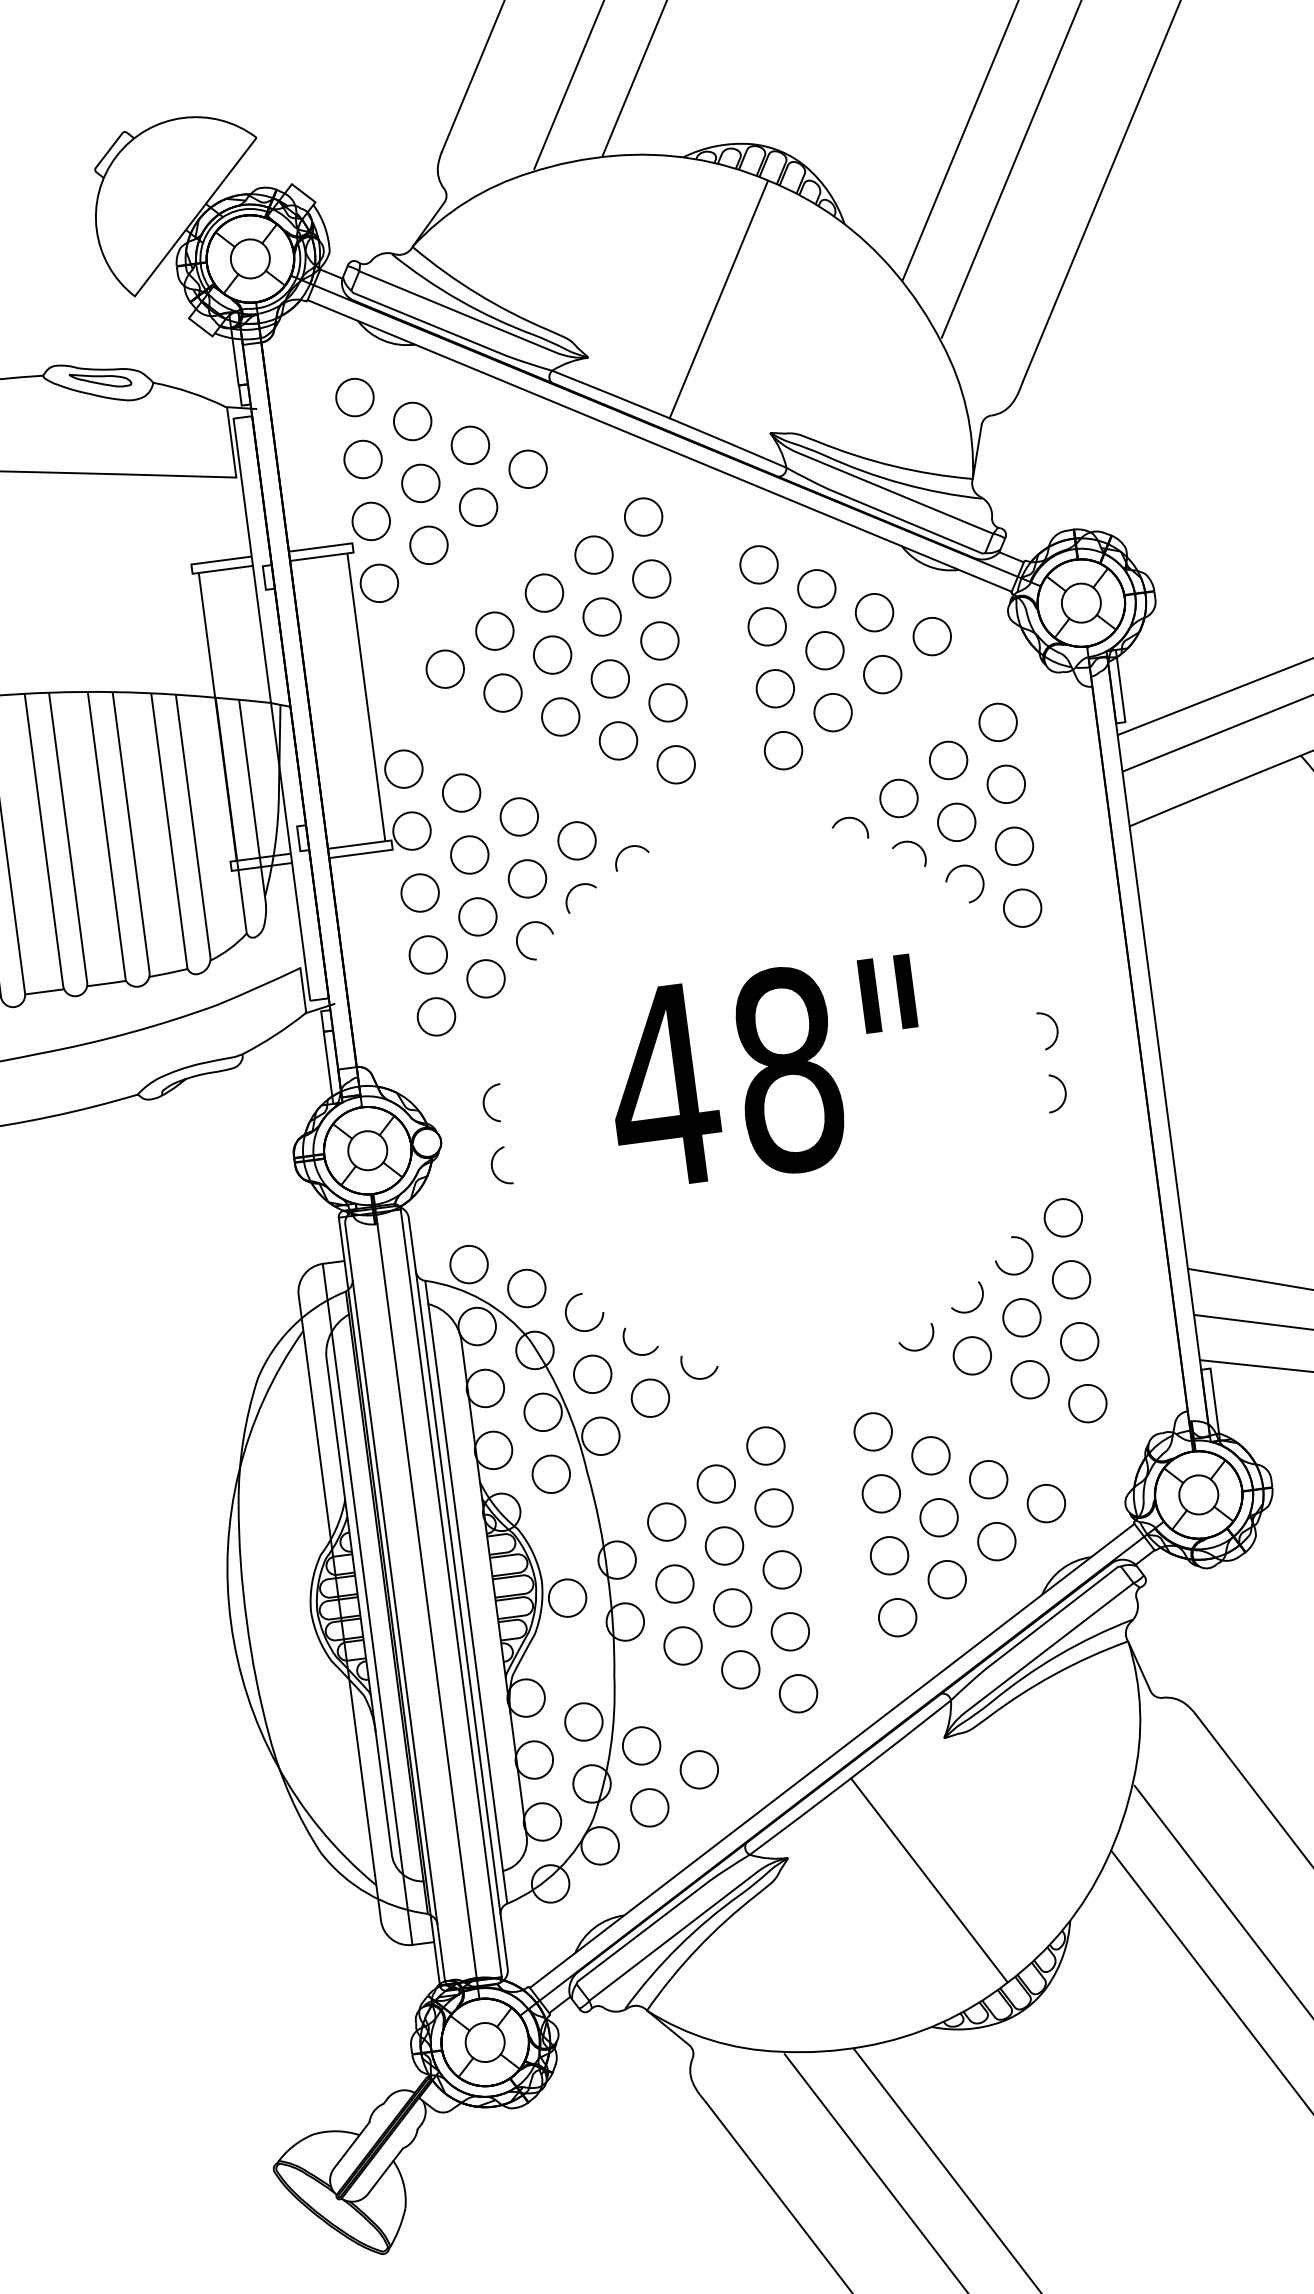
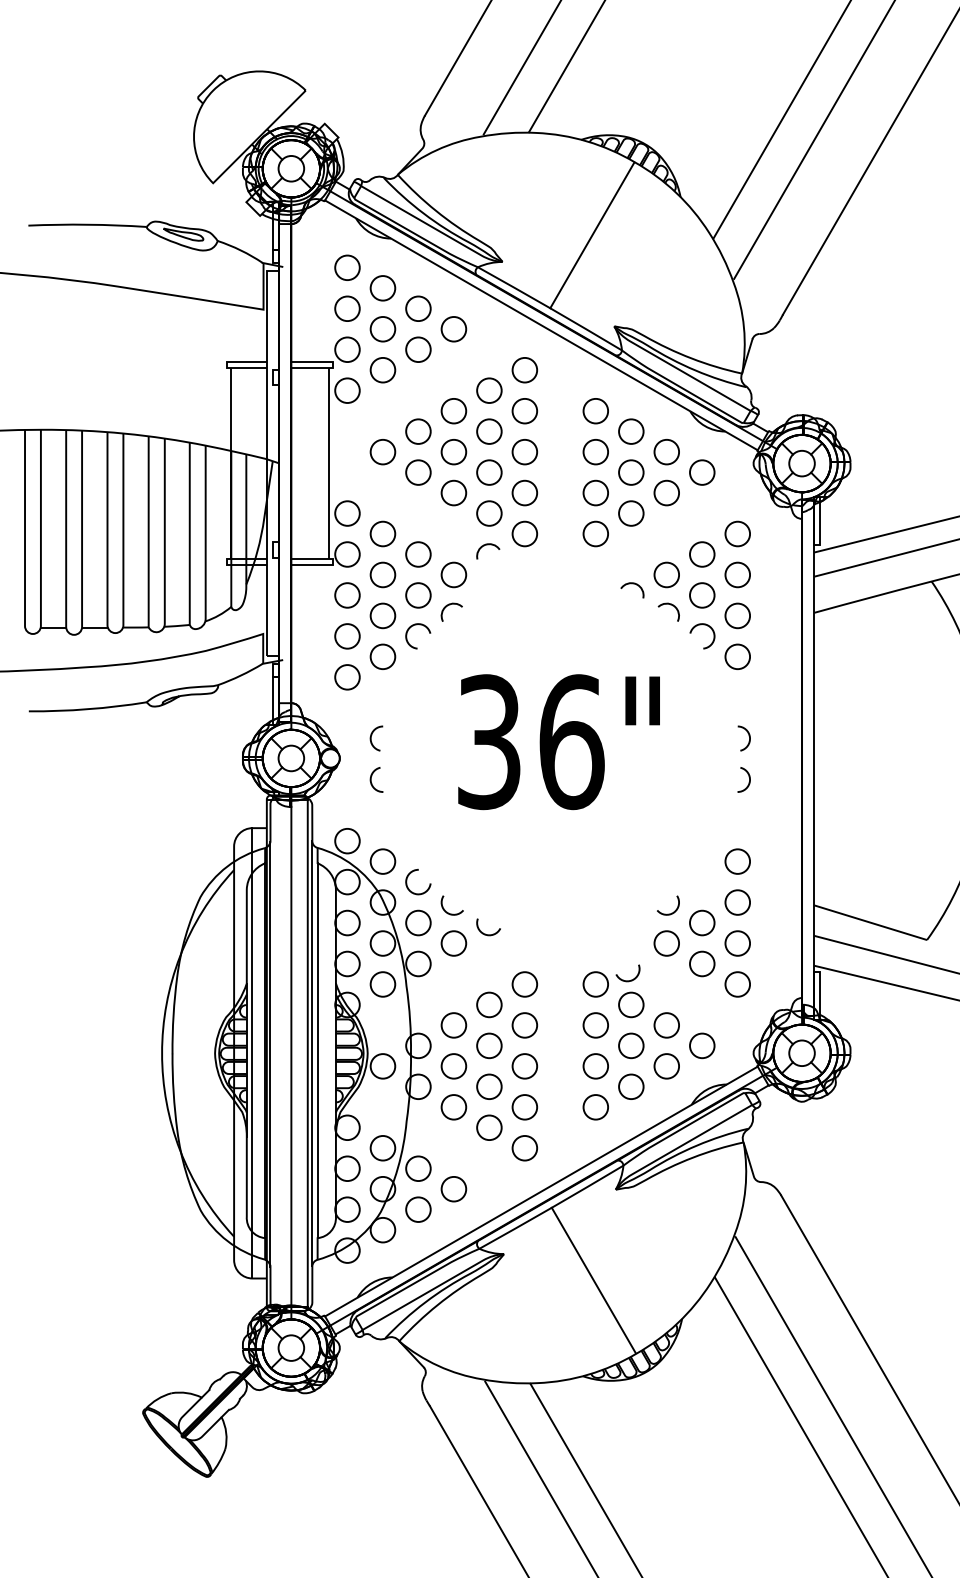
arc: (631, 848) -> (488, 545), moved
text: (724, 1079) -> (529, 742), 48" -> 36"
arc: (1016, 1239) -> (705, 871), removed
arc: (917, 1349) -> (627, 980), moved

